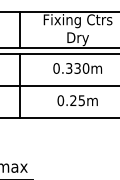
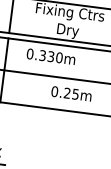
text: (77, 68) -> (50, 56), moved
text: (77, 100) -> (71, 93), moved

